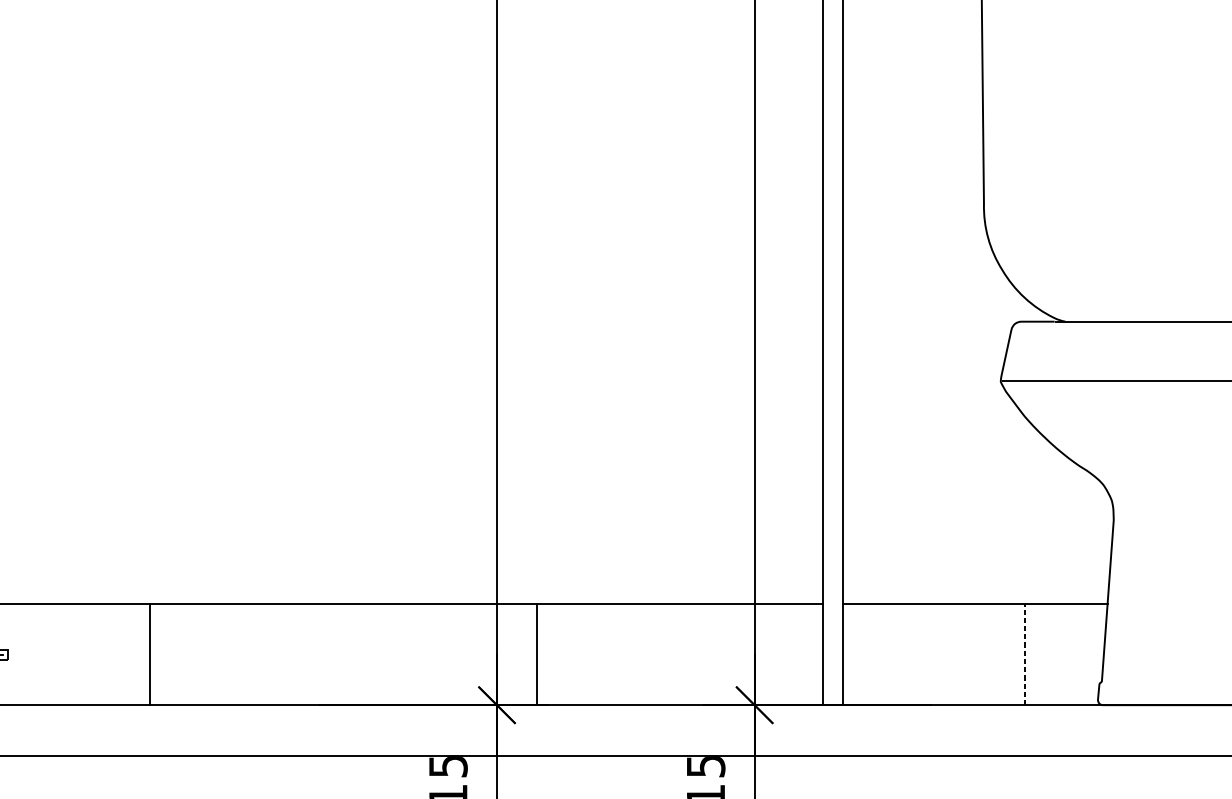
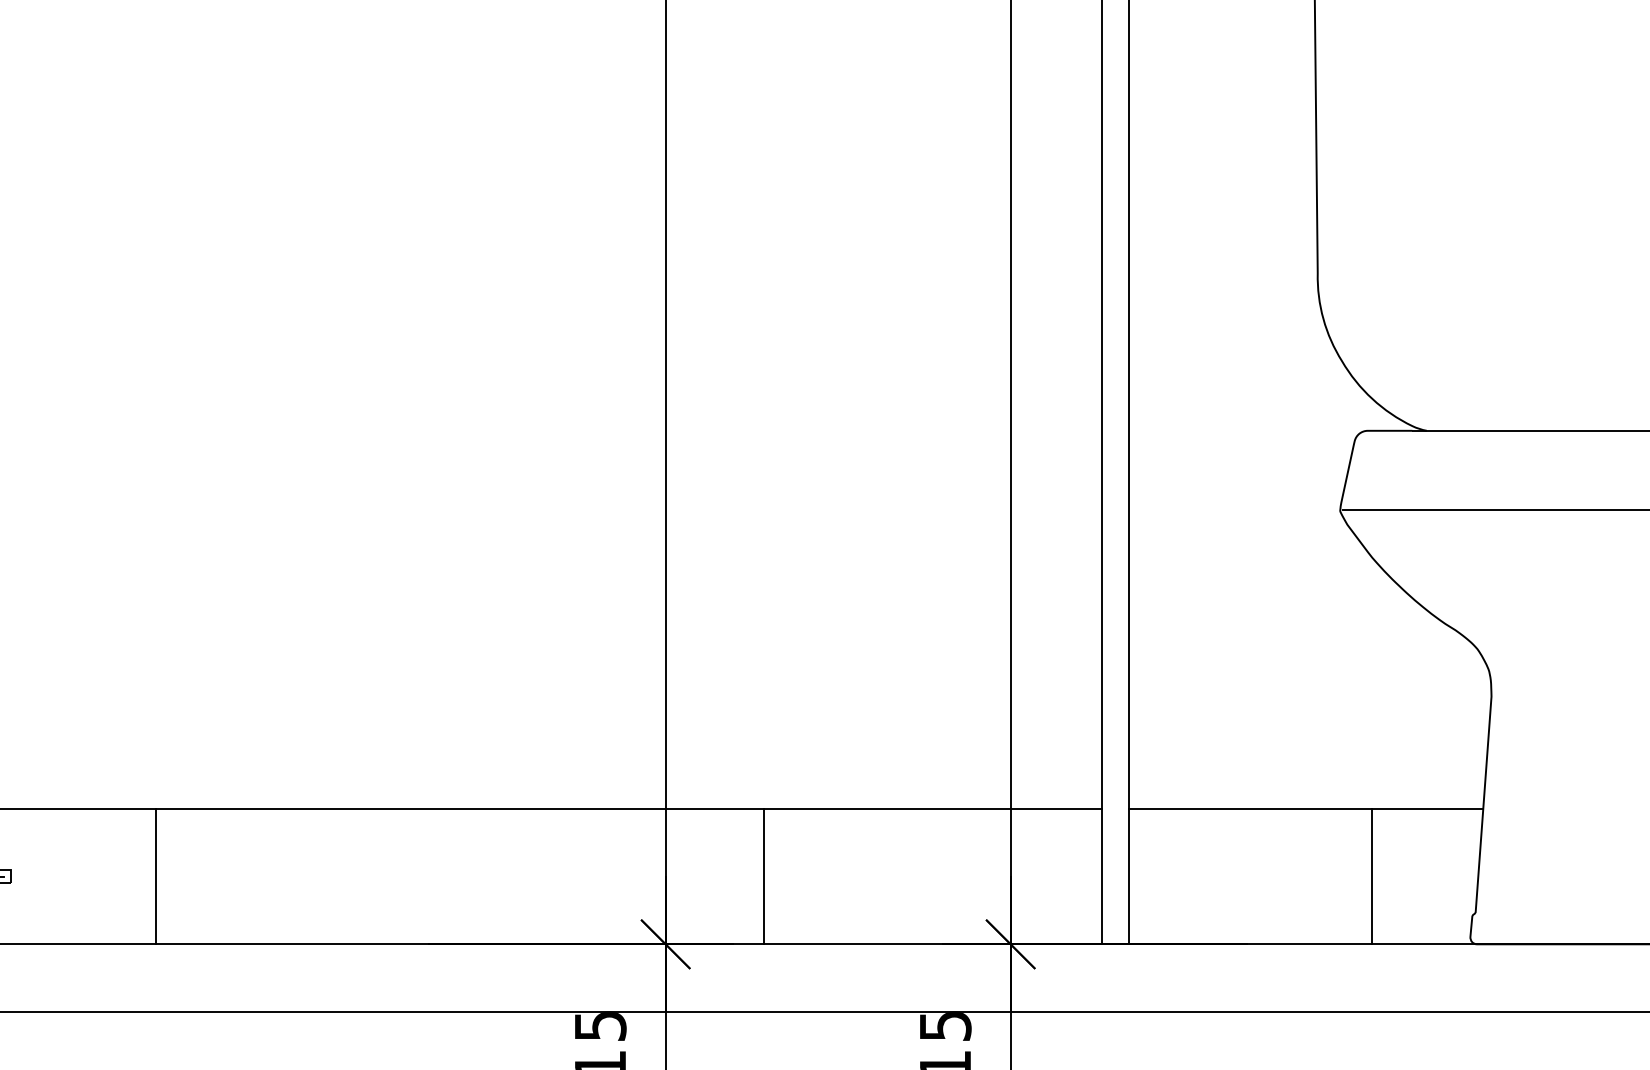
line: (149, 654) -> (155, 876), moved
line: (536, 654) -> (763, 876), moved
line: (1024, 654) -> (1372, 876), dashed -> solid

